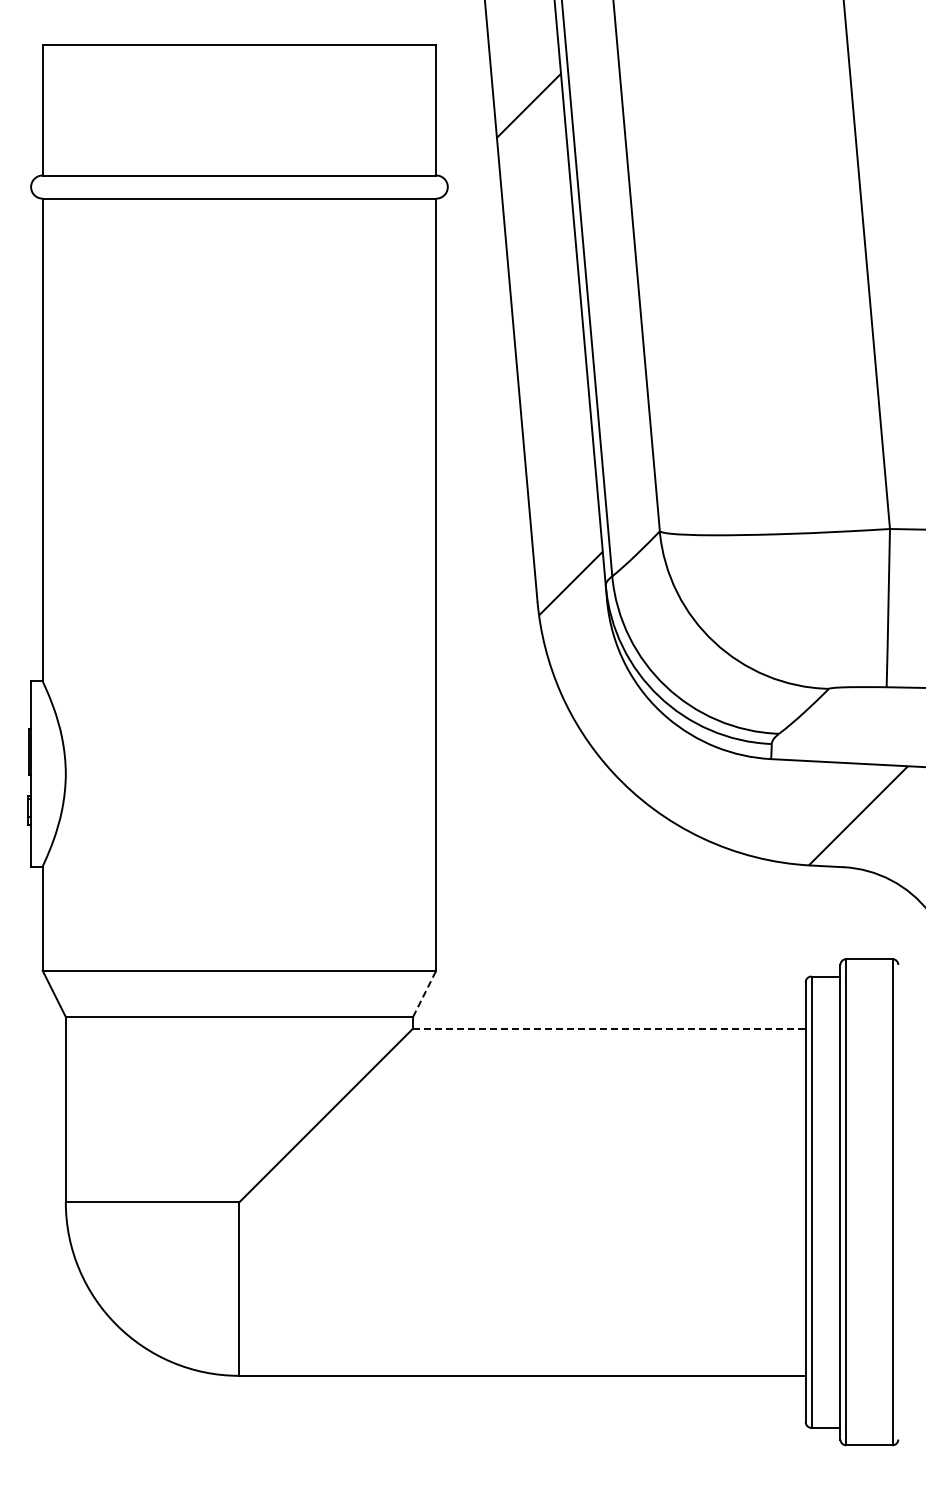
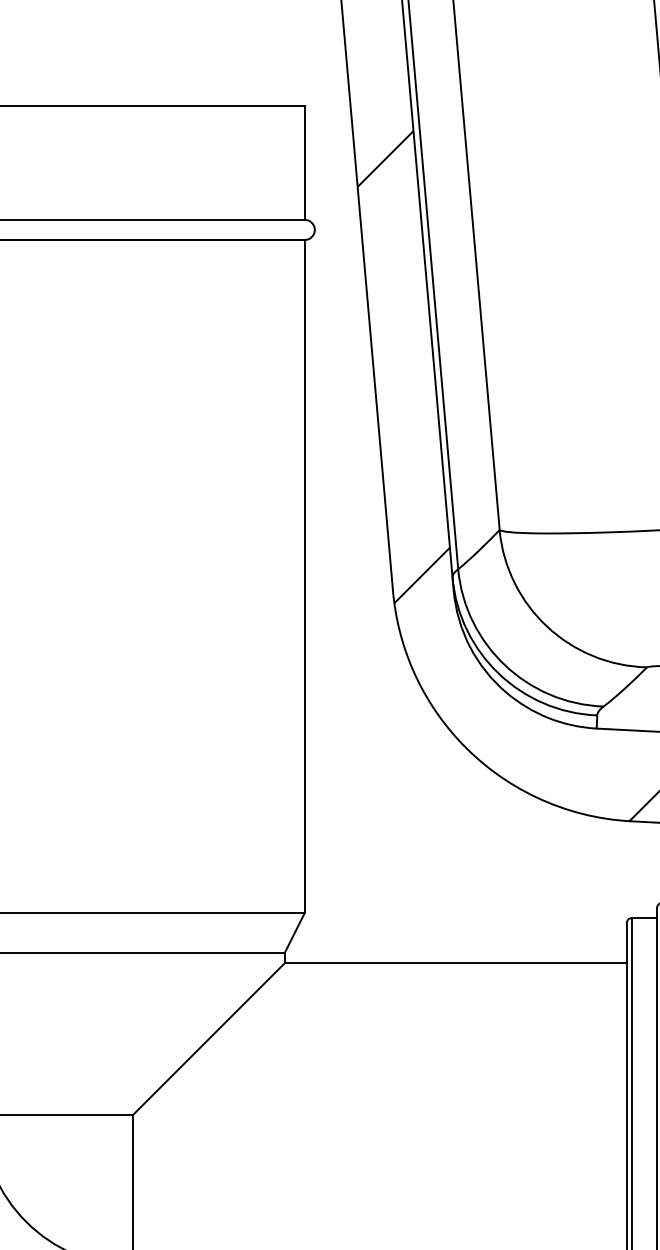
line: (424, 993) -> (294, 932), dashed -> solid
line: (609, 1028) -> (455, 963), dashed -> solid

